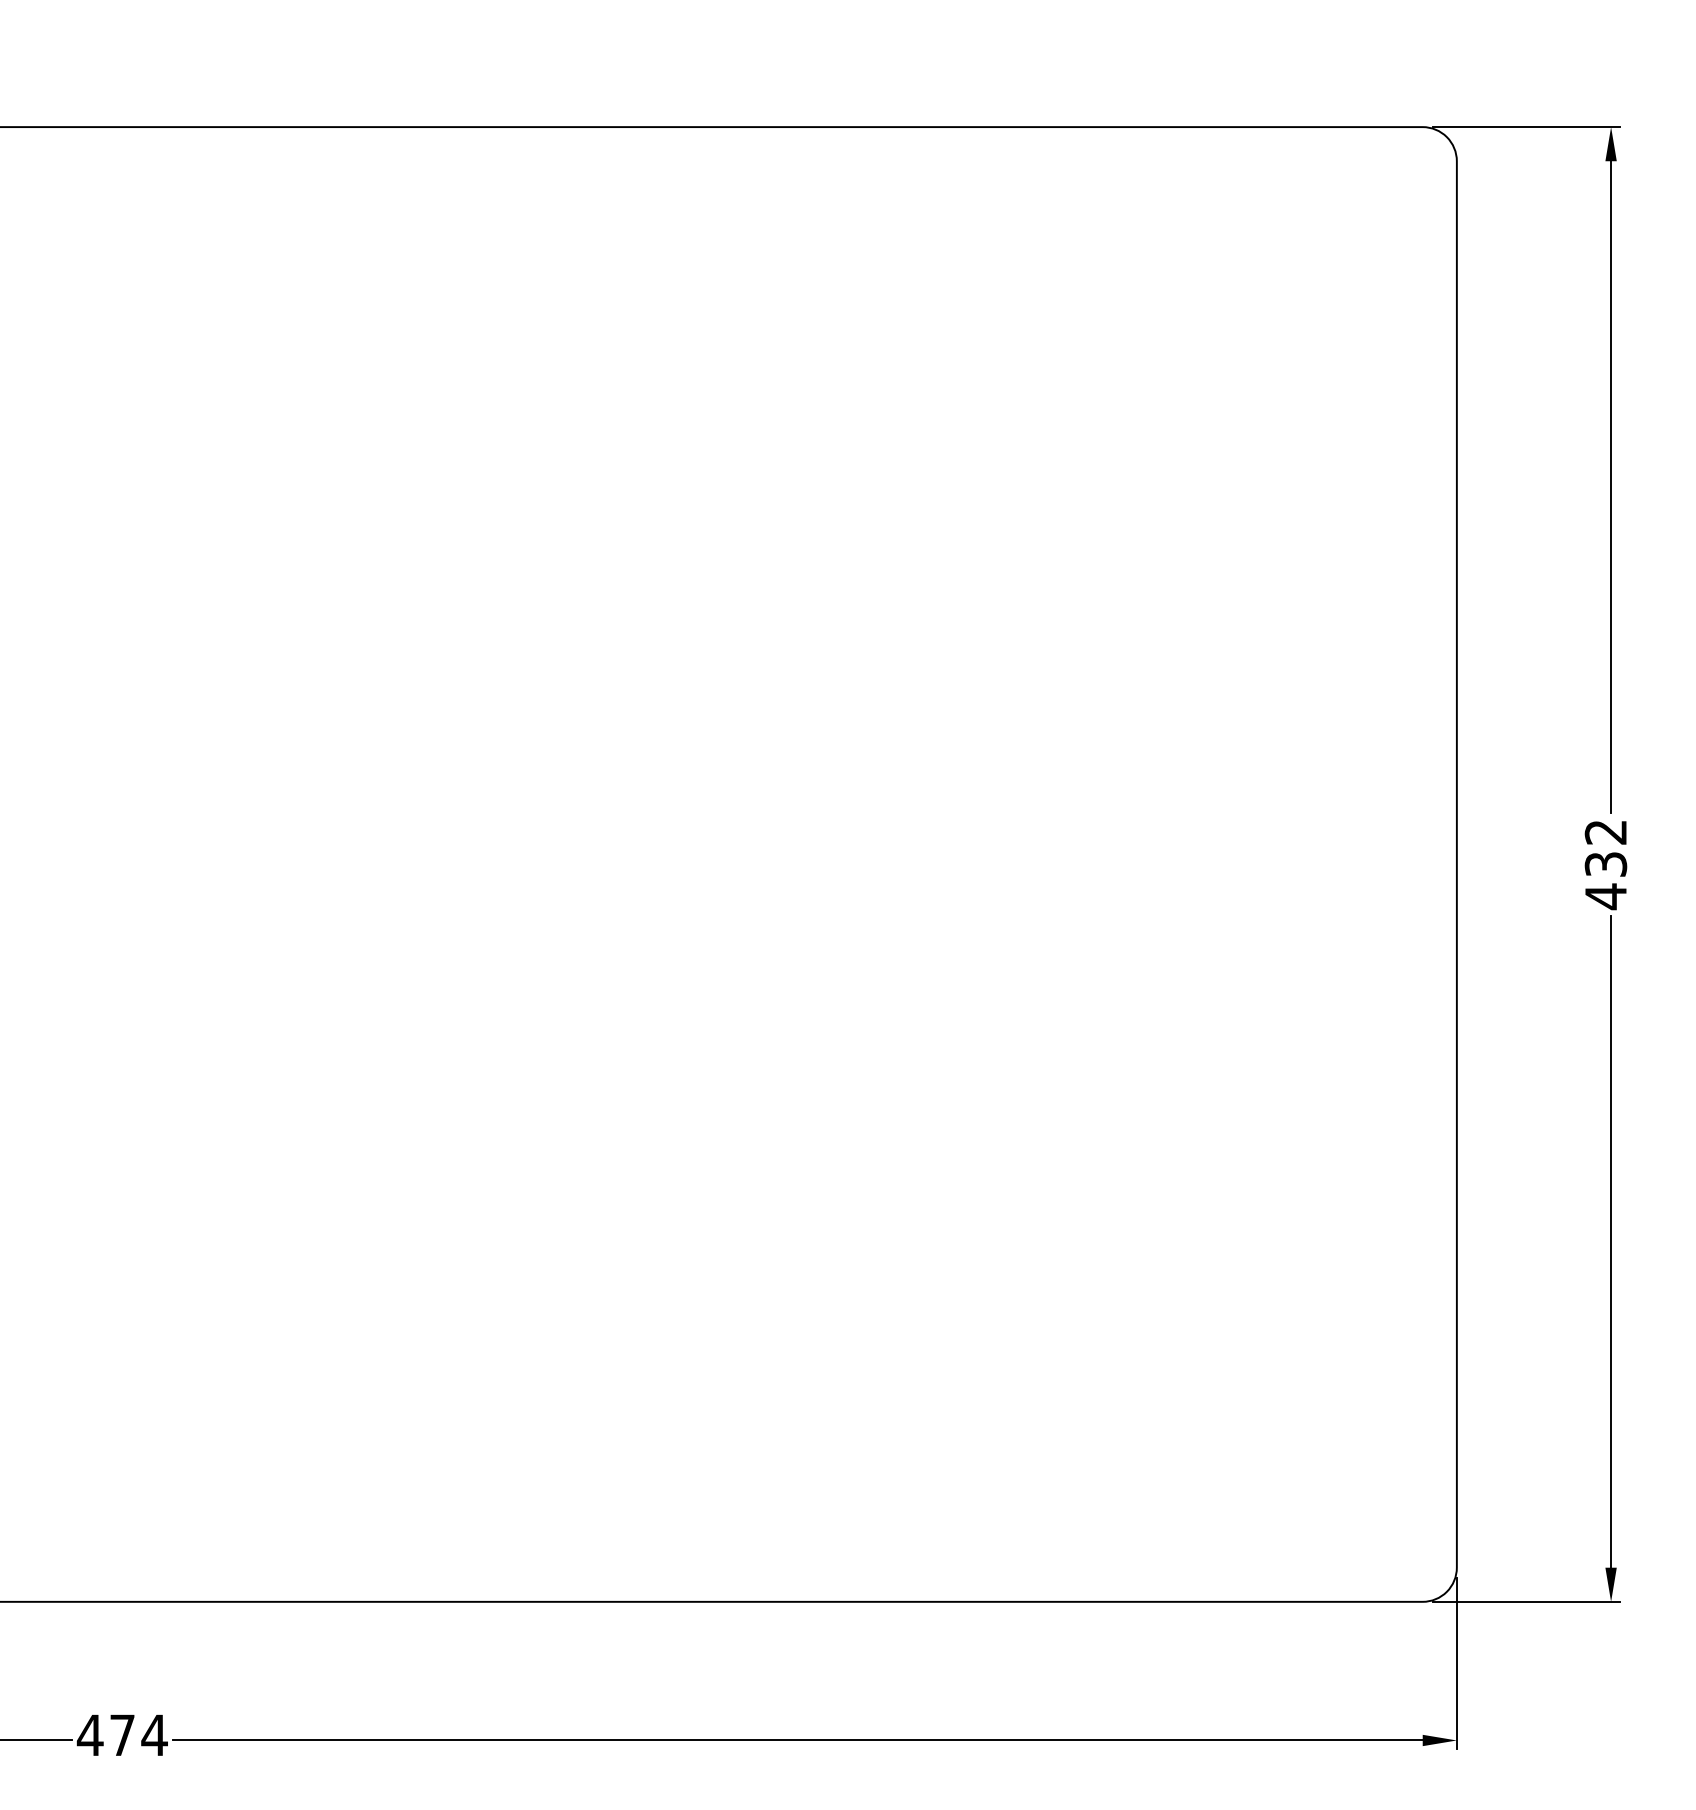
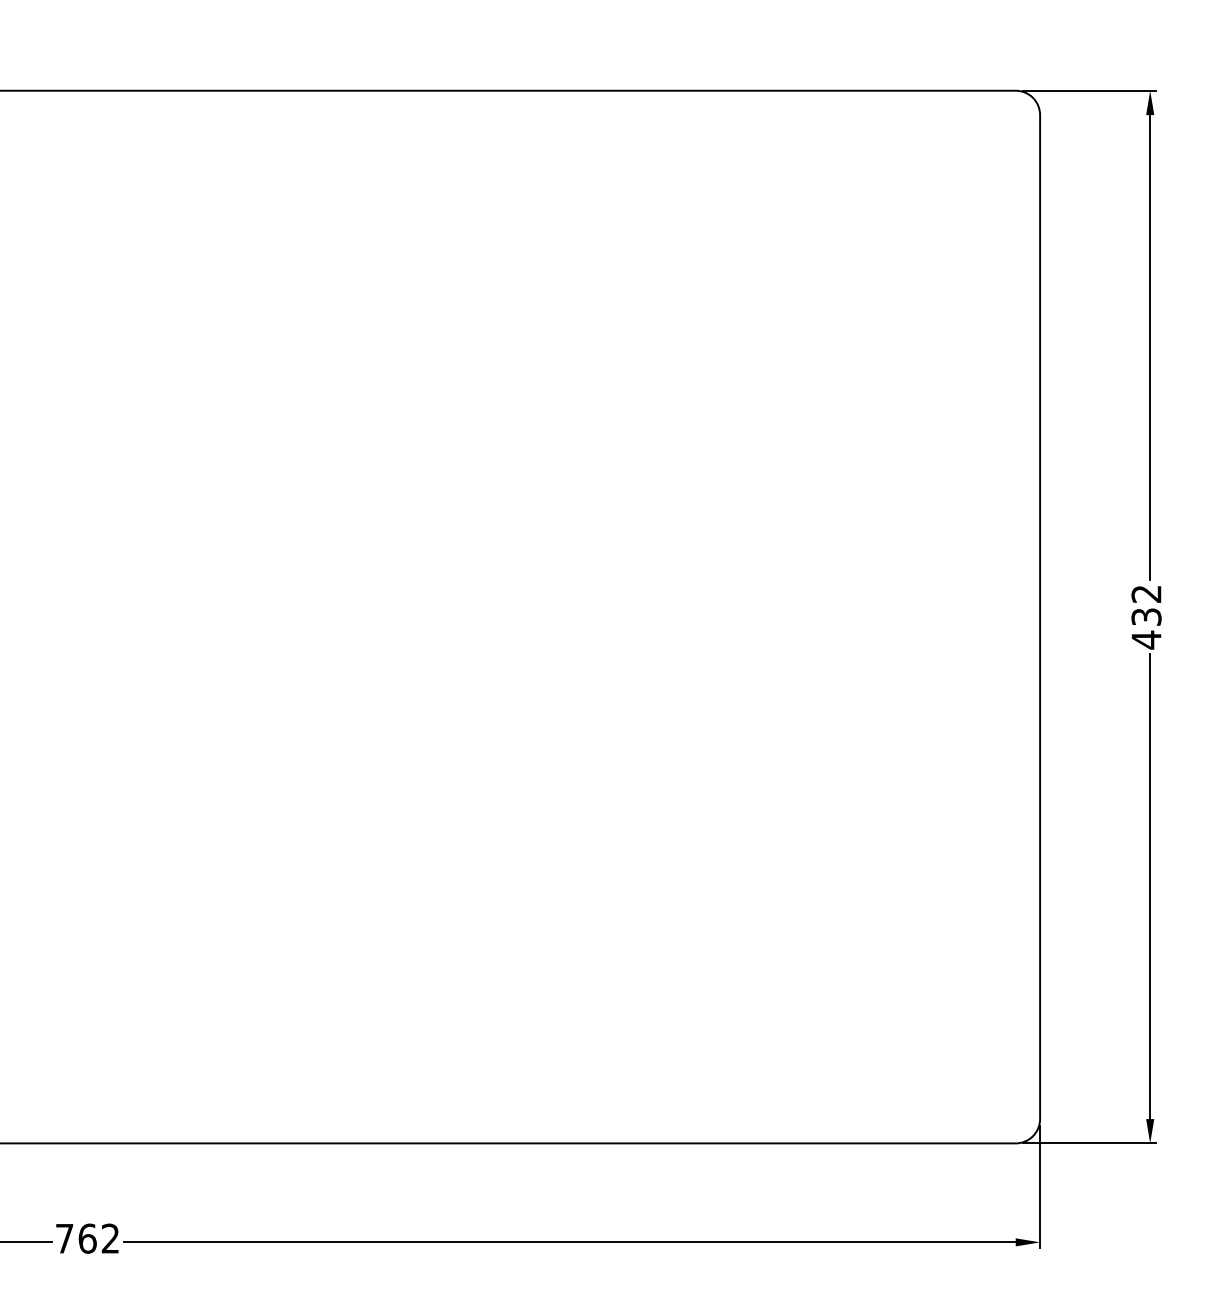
text: (121, 1735) -> (86, 1238), 474 -> 762

